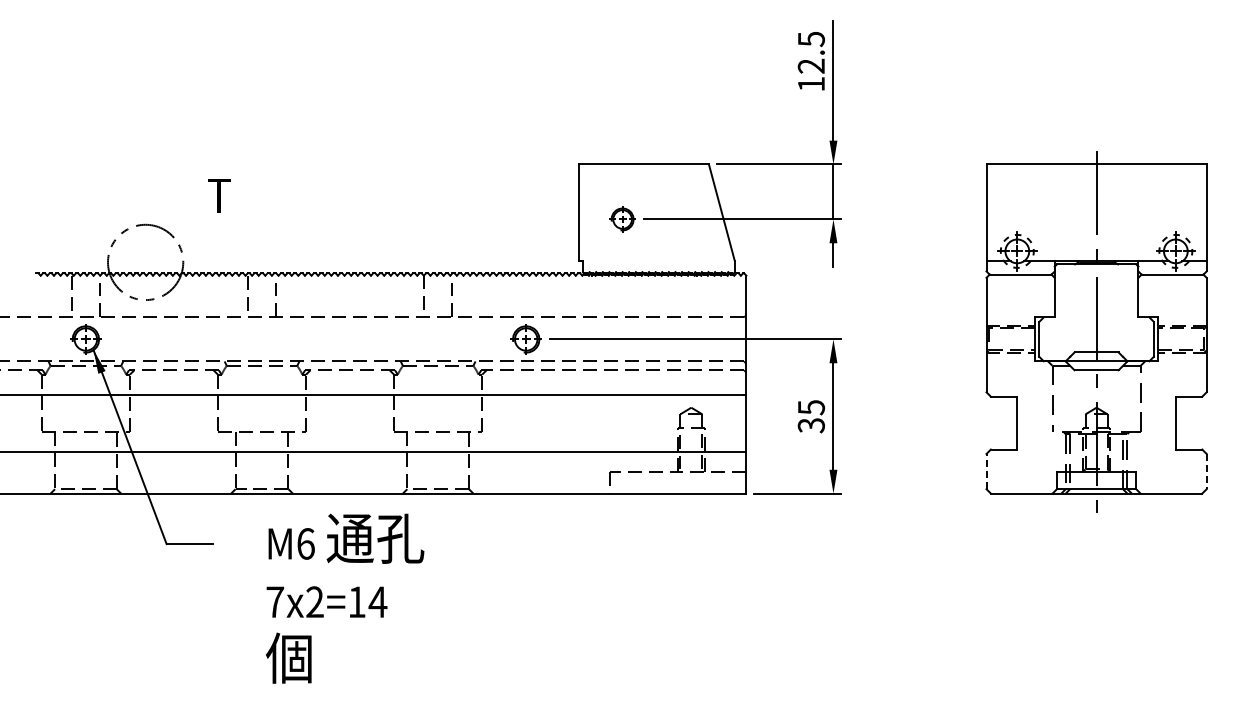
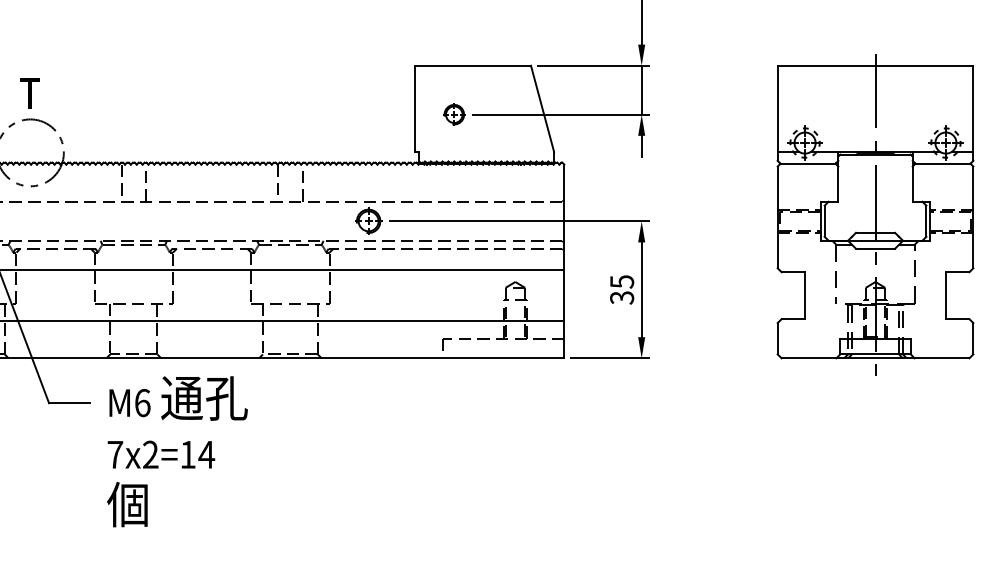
text: (219, 195) -> (30, 93), moved
line: (986, 471) -> (777, 338), dashed -> solid
line: (1206, 471) -> (973, 338), dashed -> solid
text: (345, 598) -> (177, 451), moved

